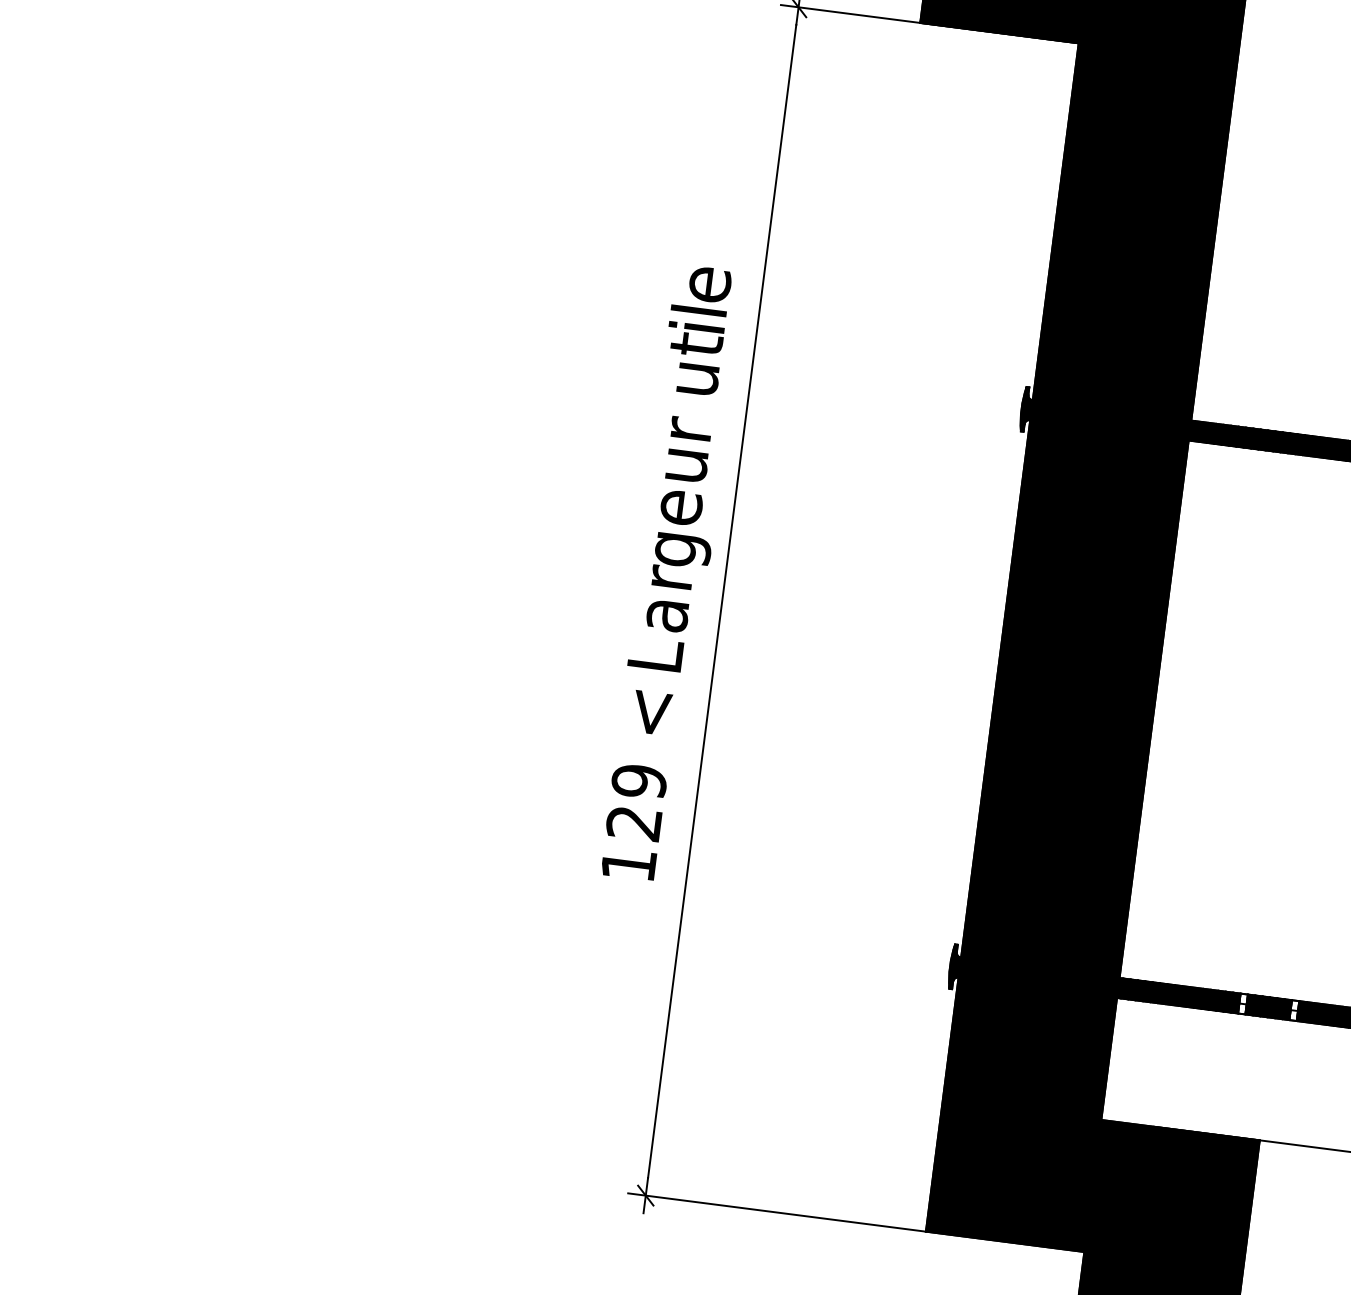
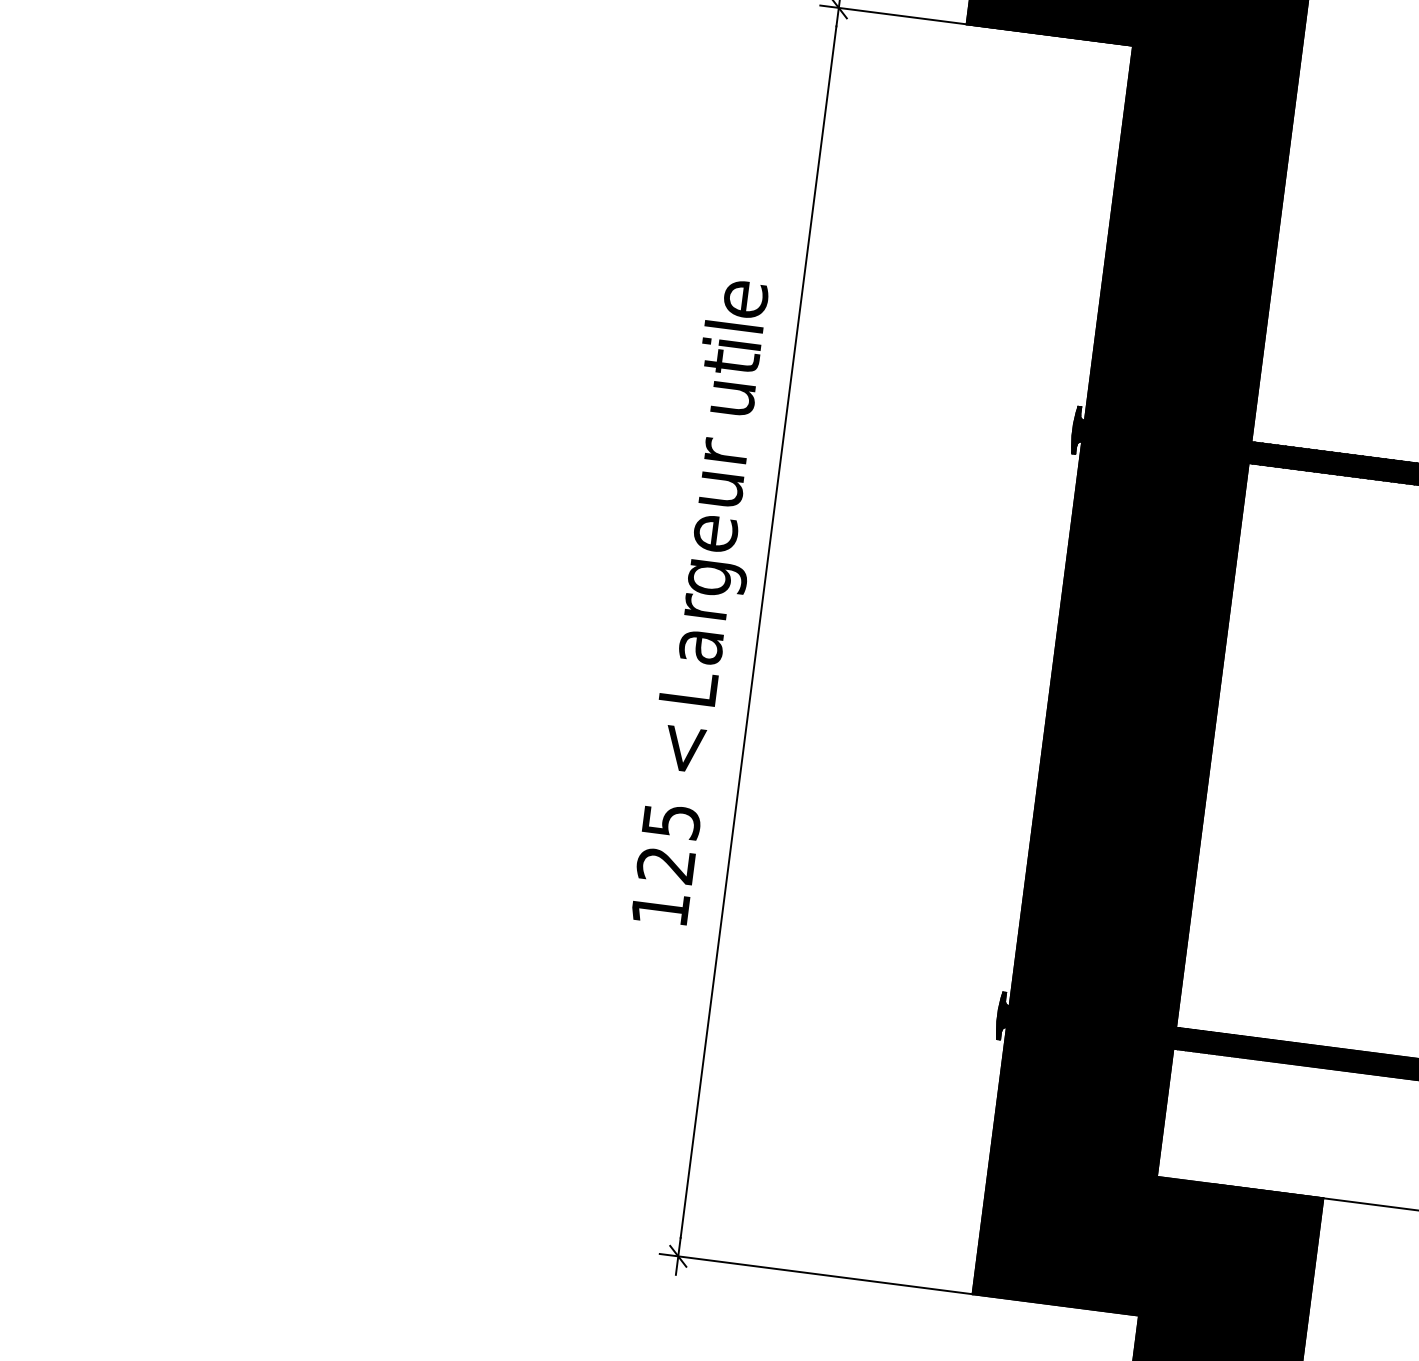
text: (638, 782) -> (670, 822), 9 -> 5
fill: (1242, 1003) -> (1305, 1054), added
fill: (1294, 1010) -> (1359, 1061), added

